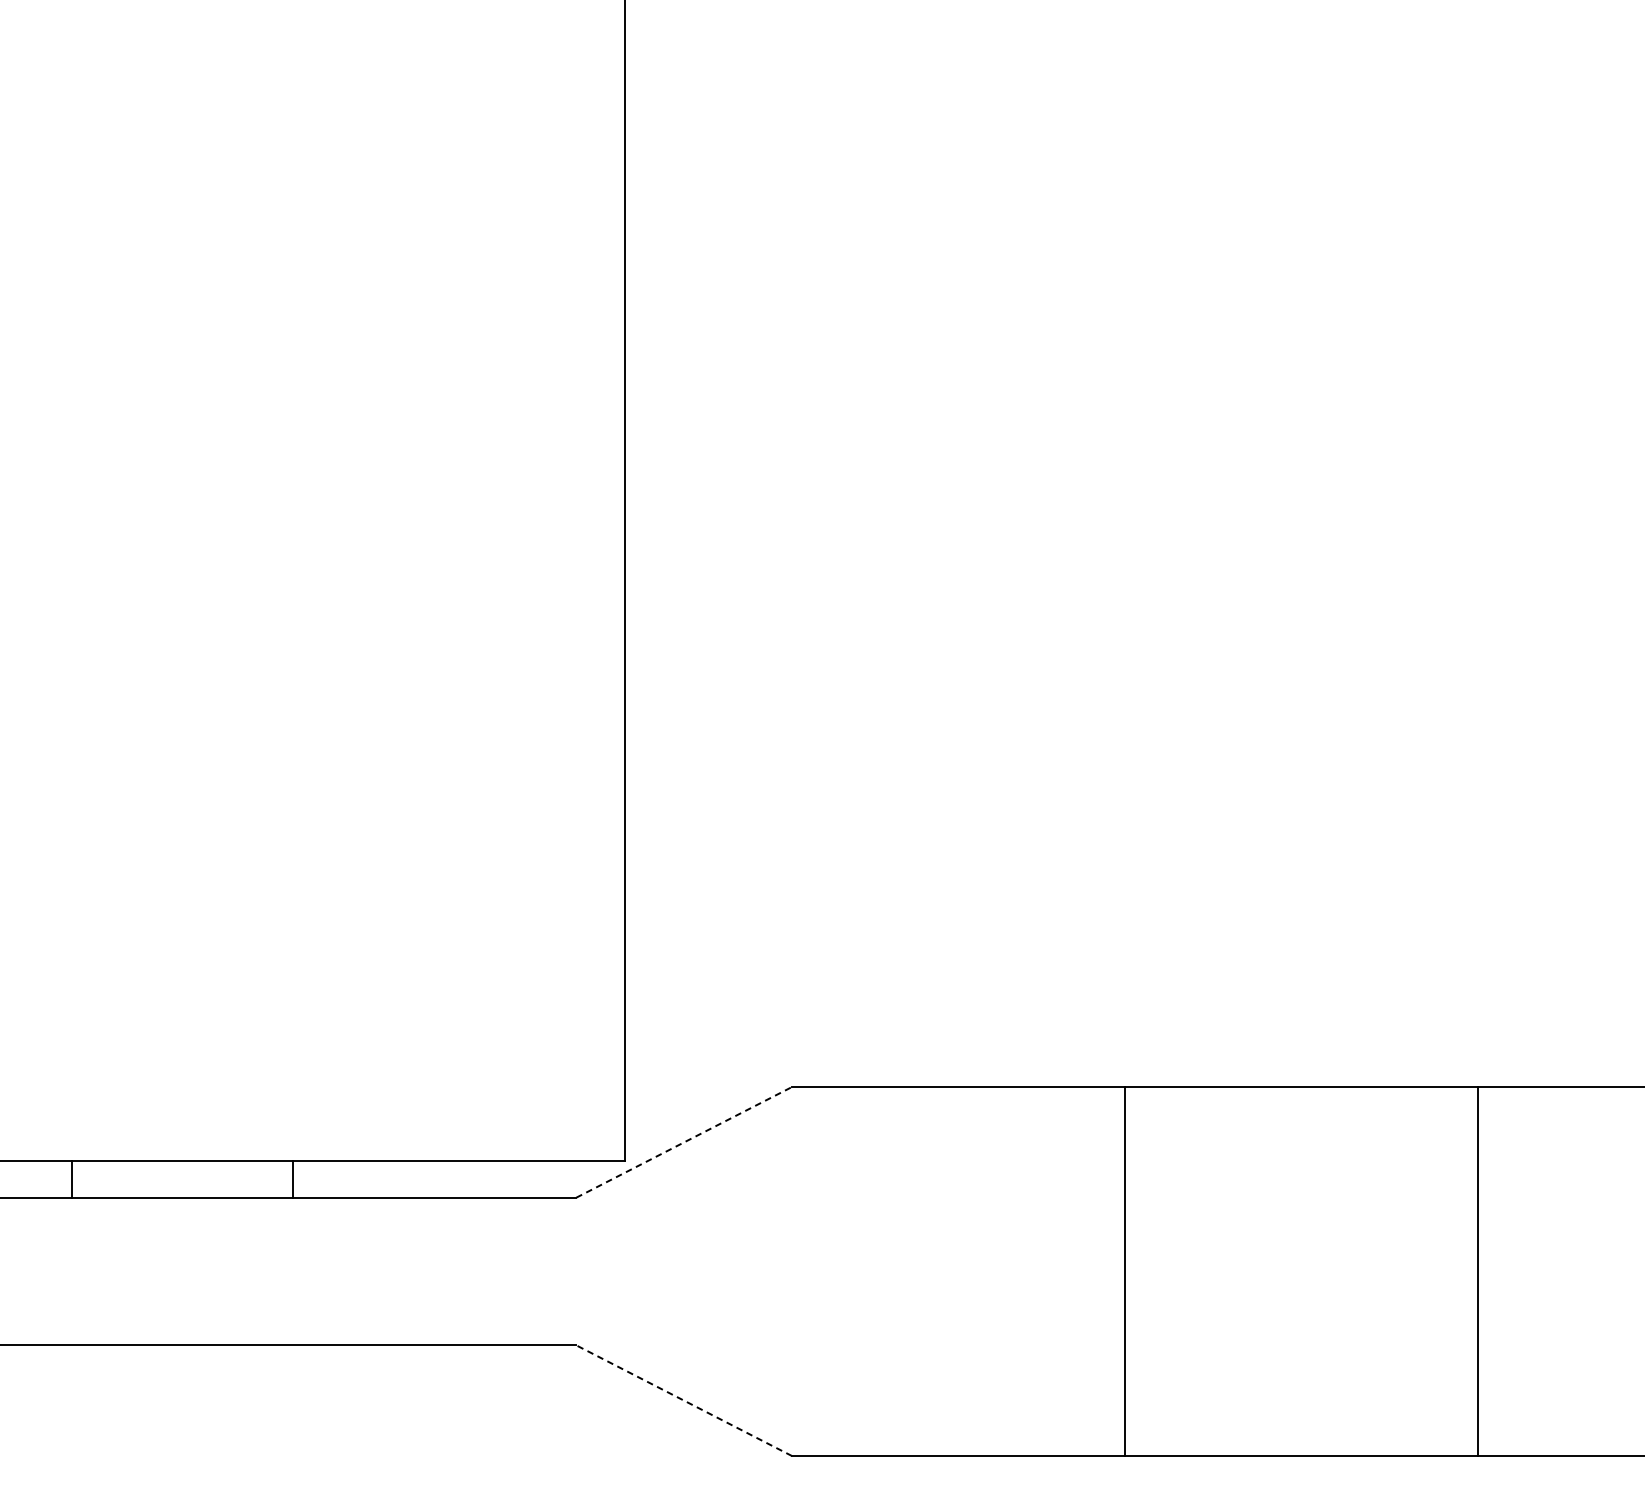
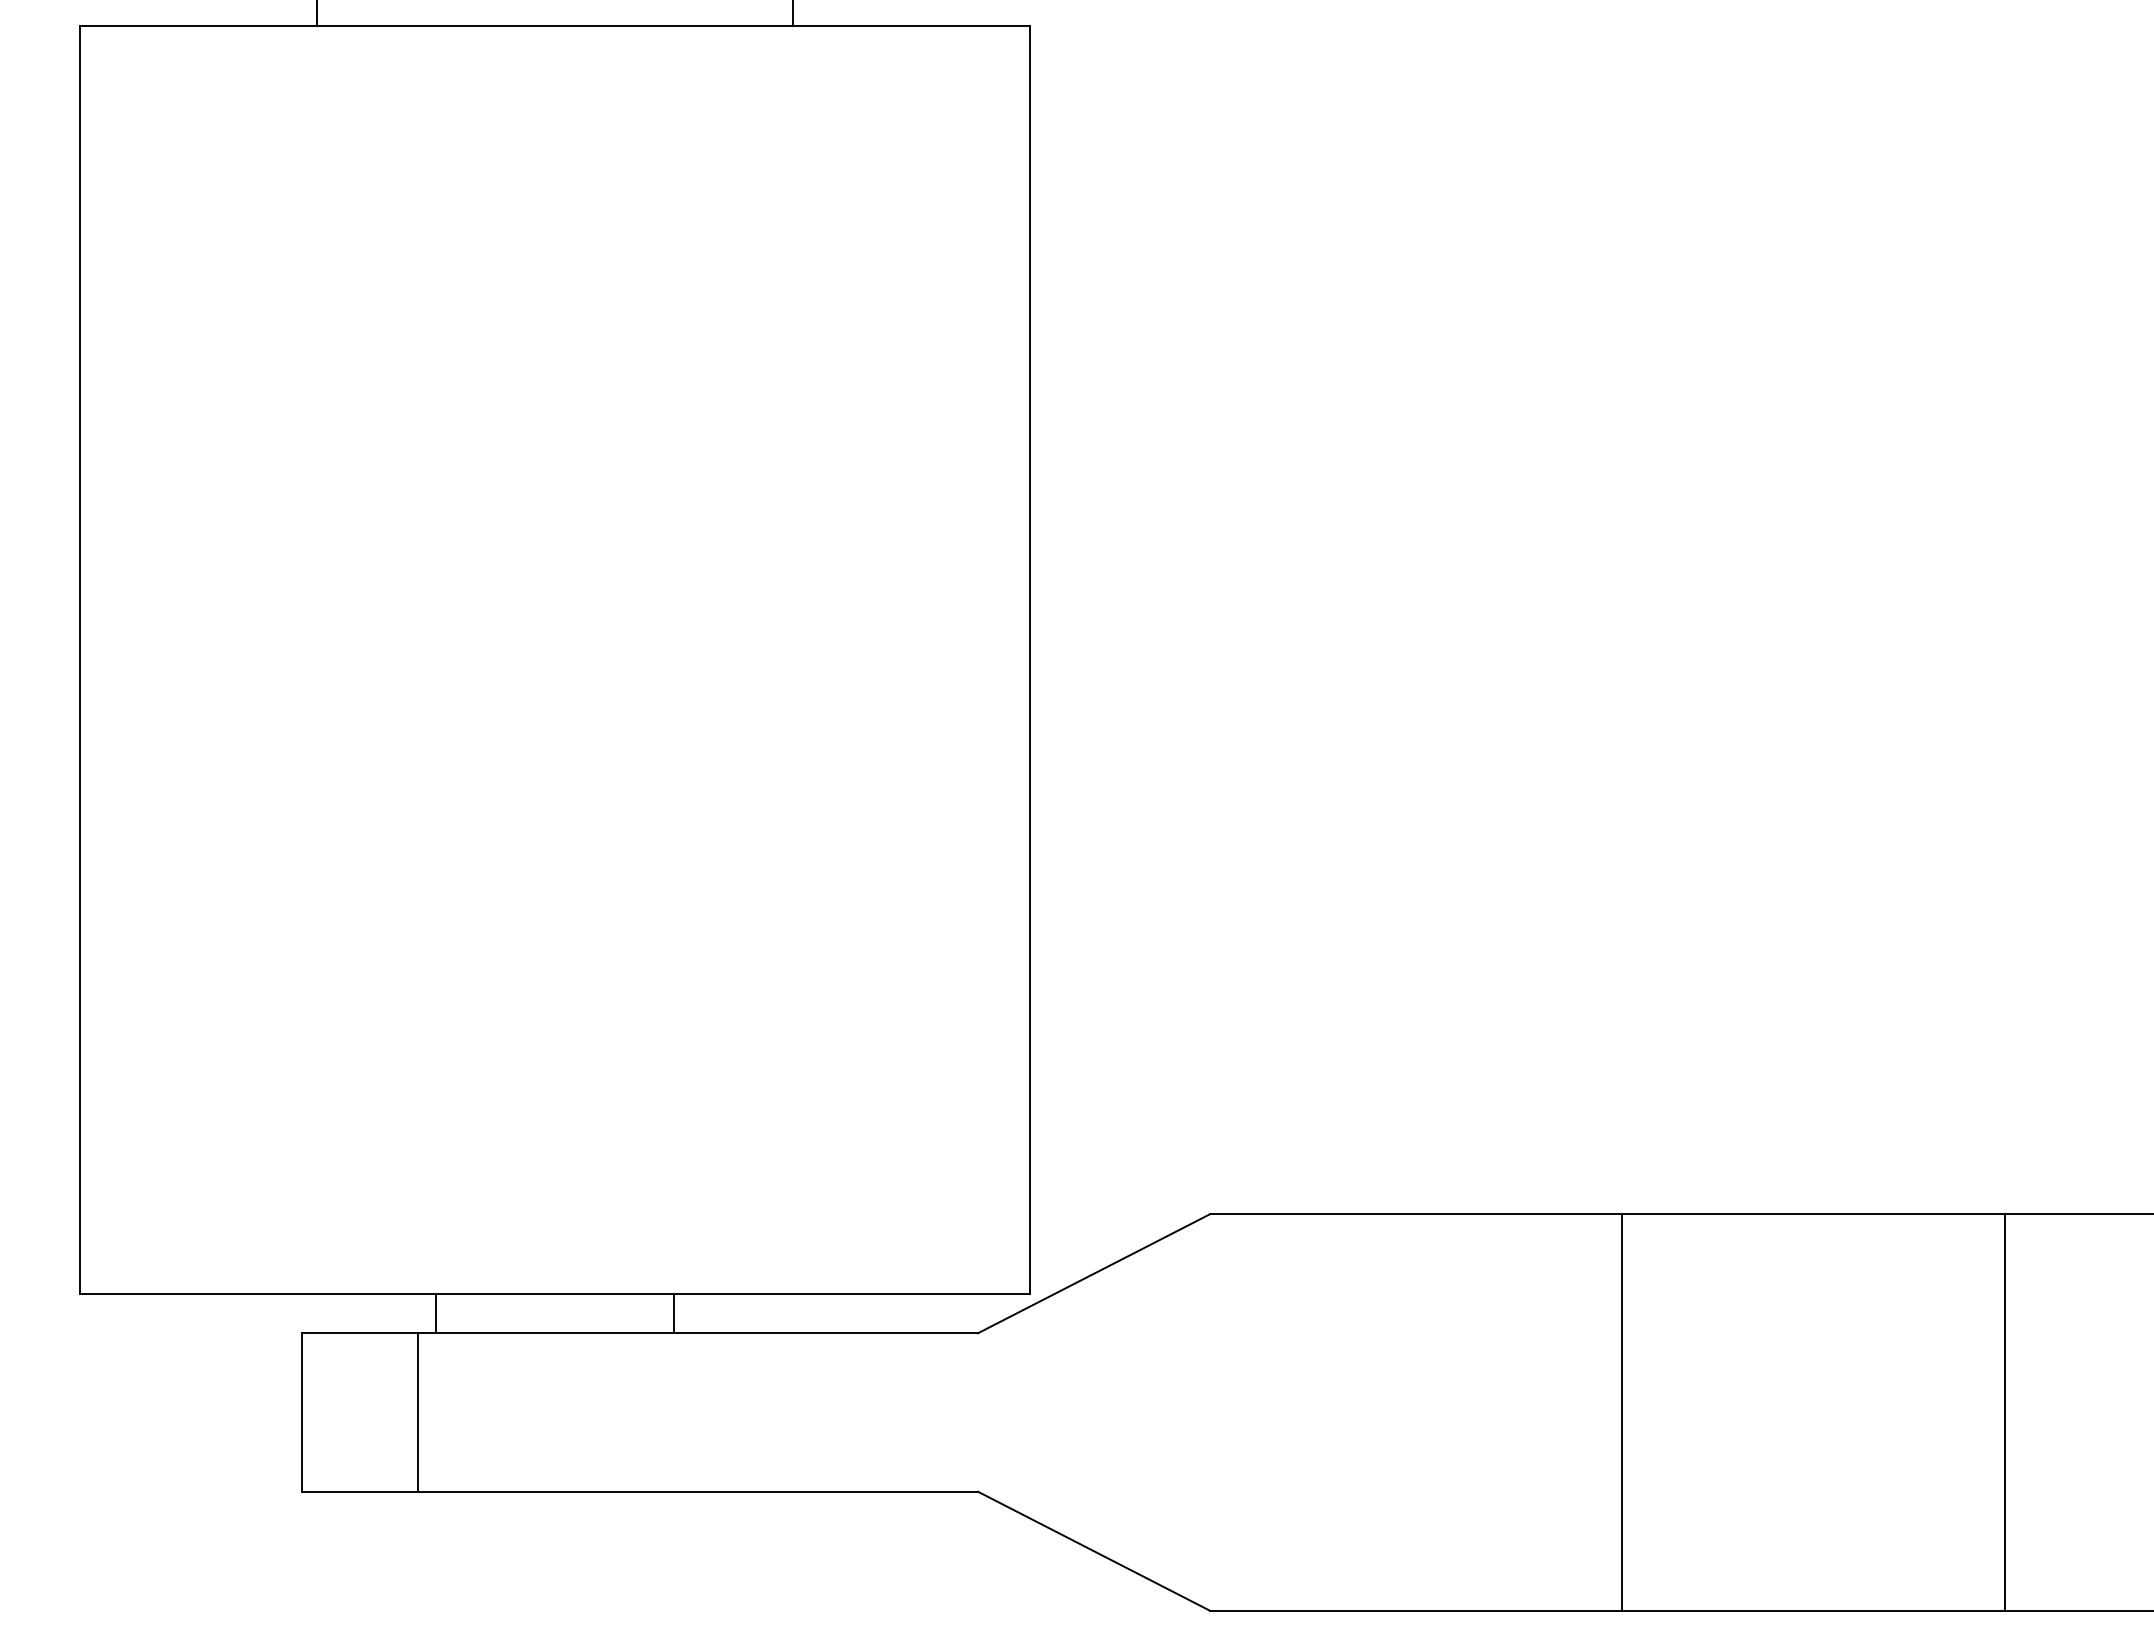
line: (684, 1142) -> (1094, 1273), dashed -> solid
line: (55, 1271) -> (418, 1412), added
line: (1124, 1271) -> (1621, 1412), moved
line: (1477, 1271) -> (2004, 1412), moved
line: (683, 1400) -> (1093, 1550), dashed -> solid

